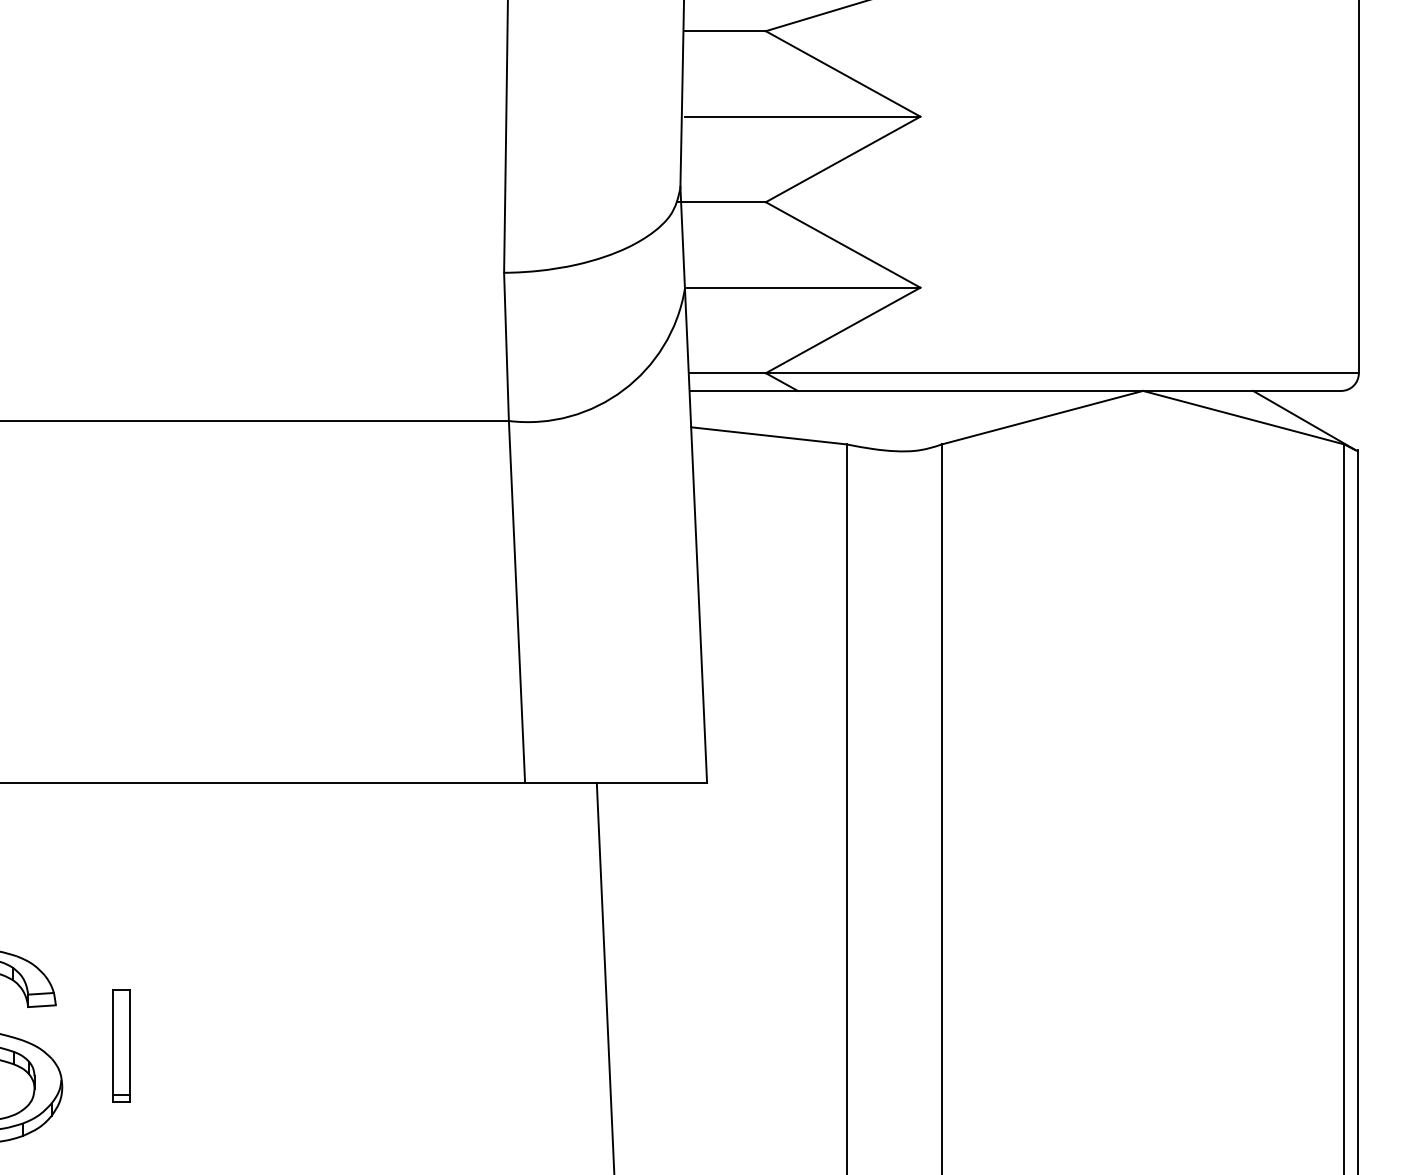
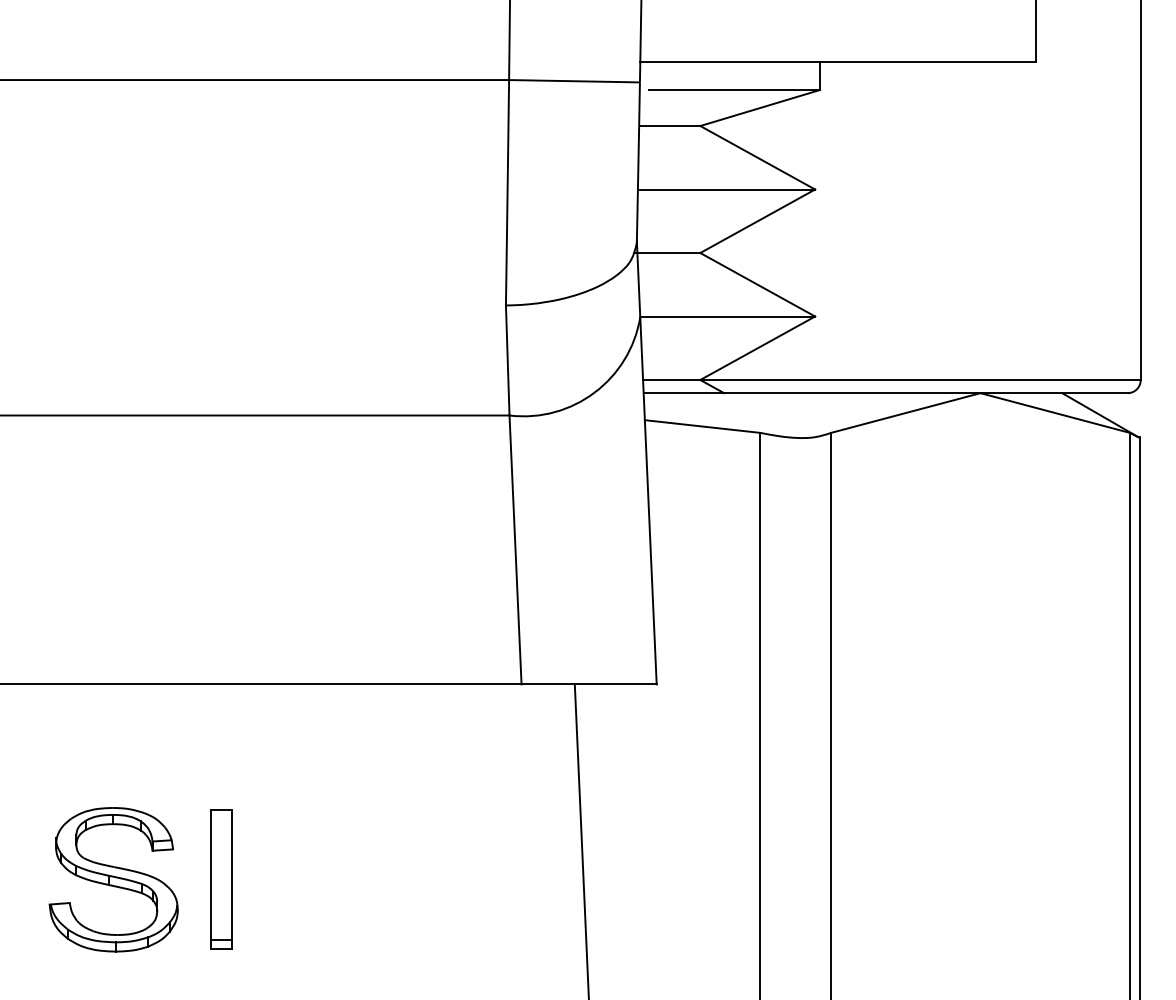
part: (121, 1045) -> (221, 879), size x1.67

